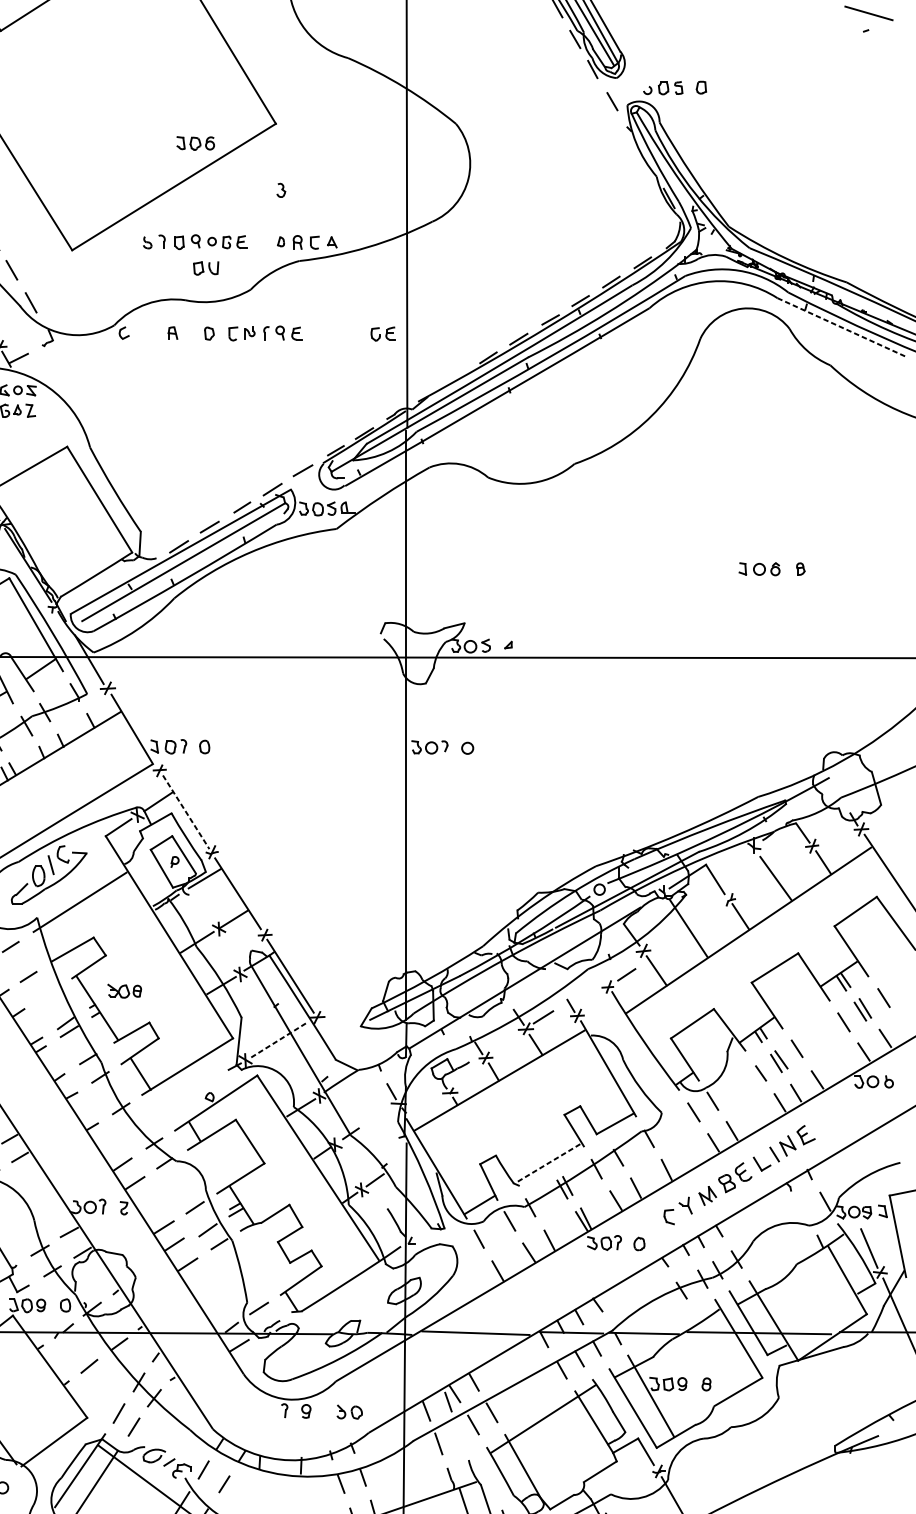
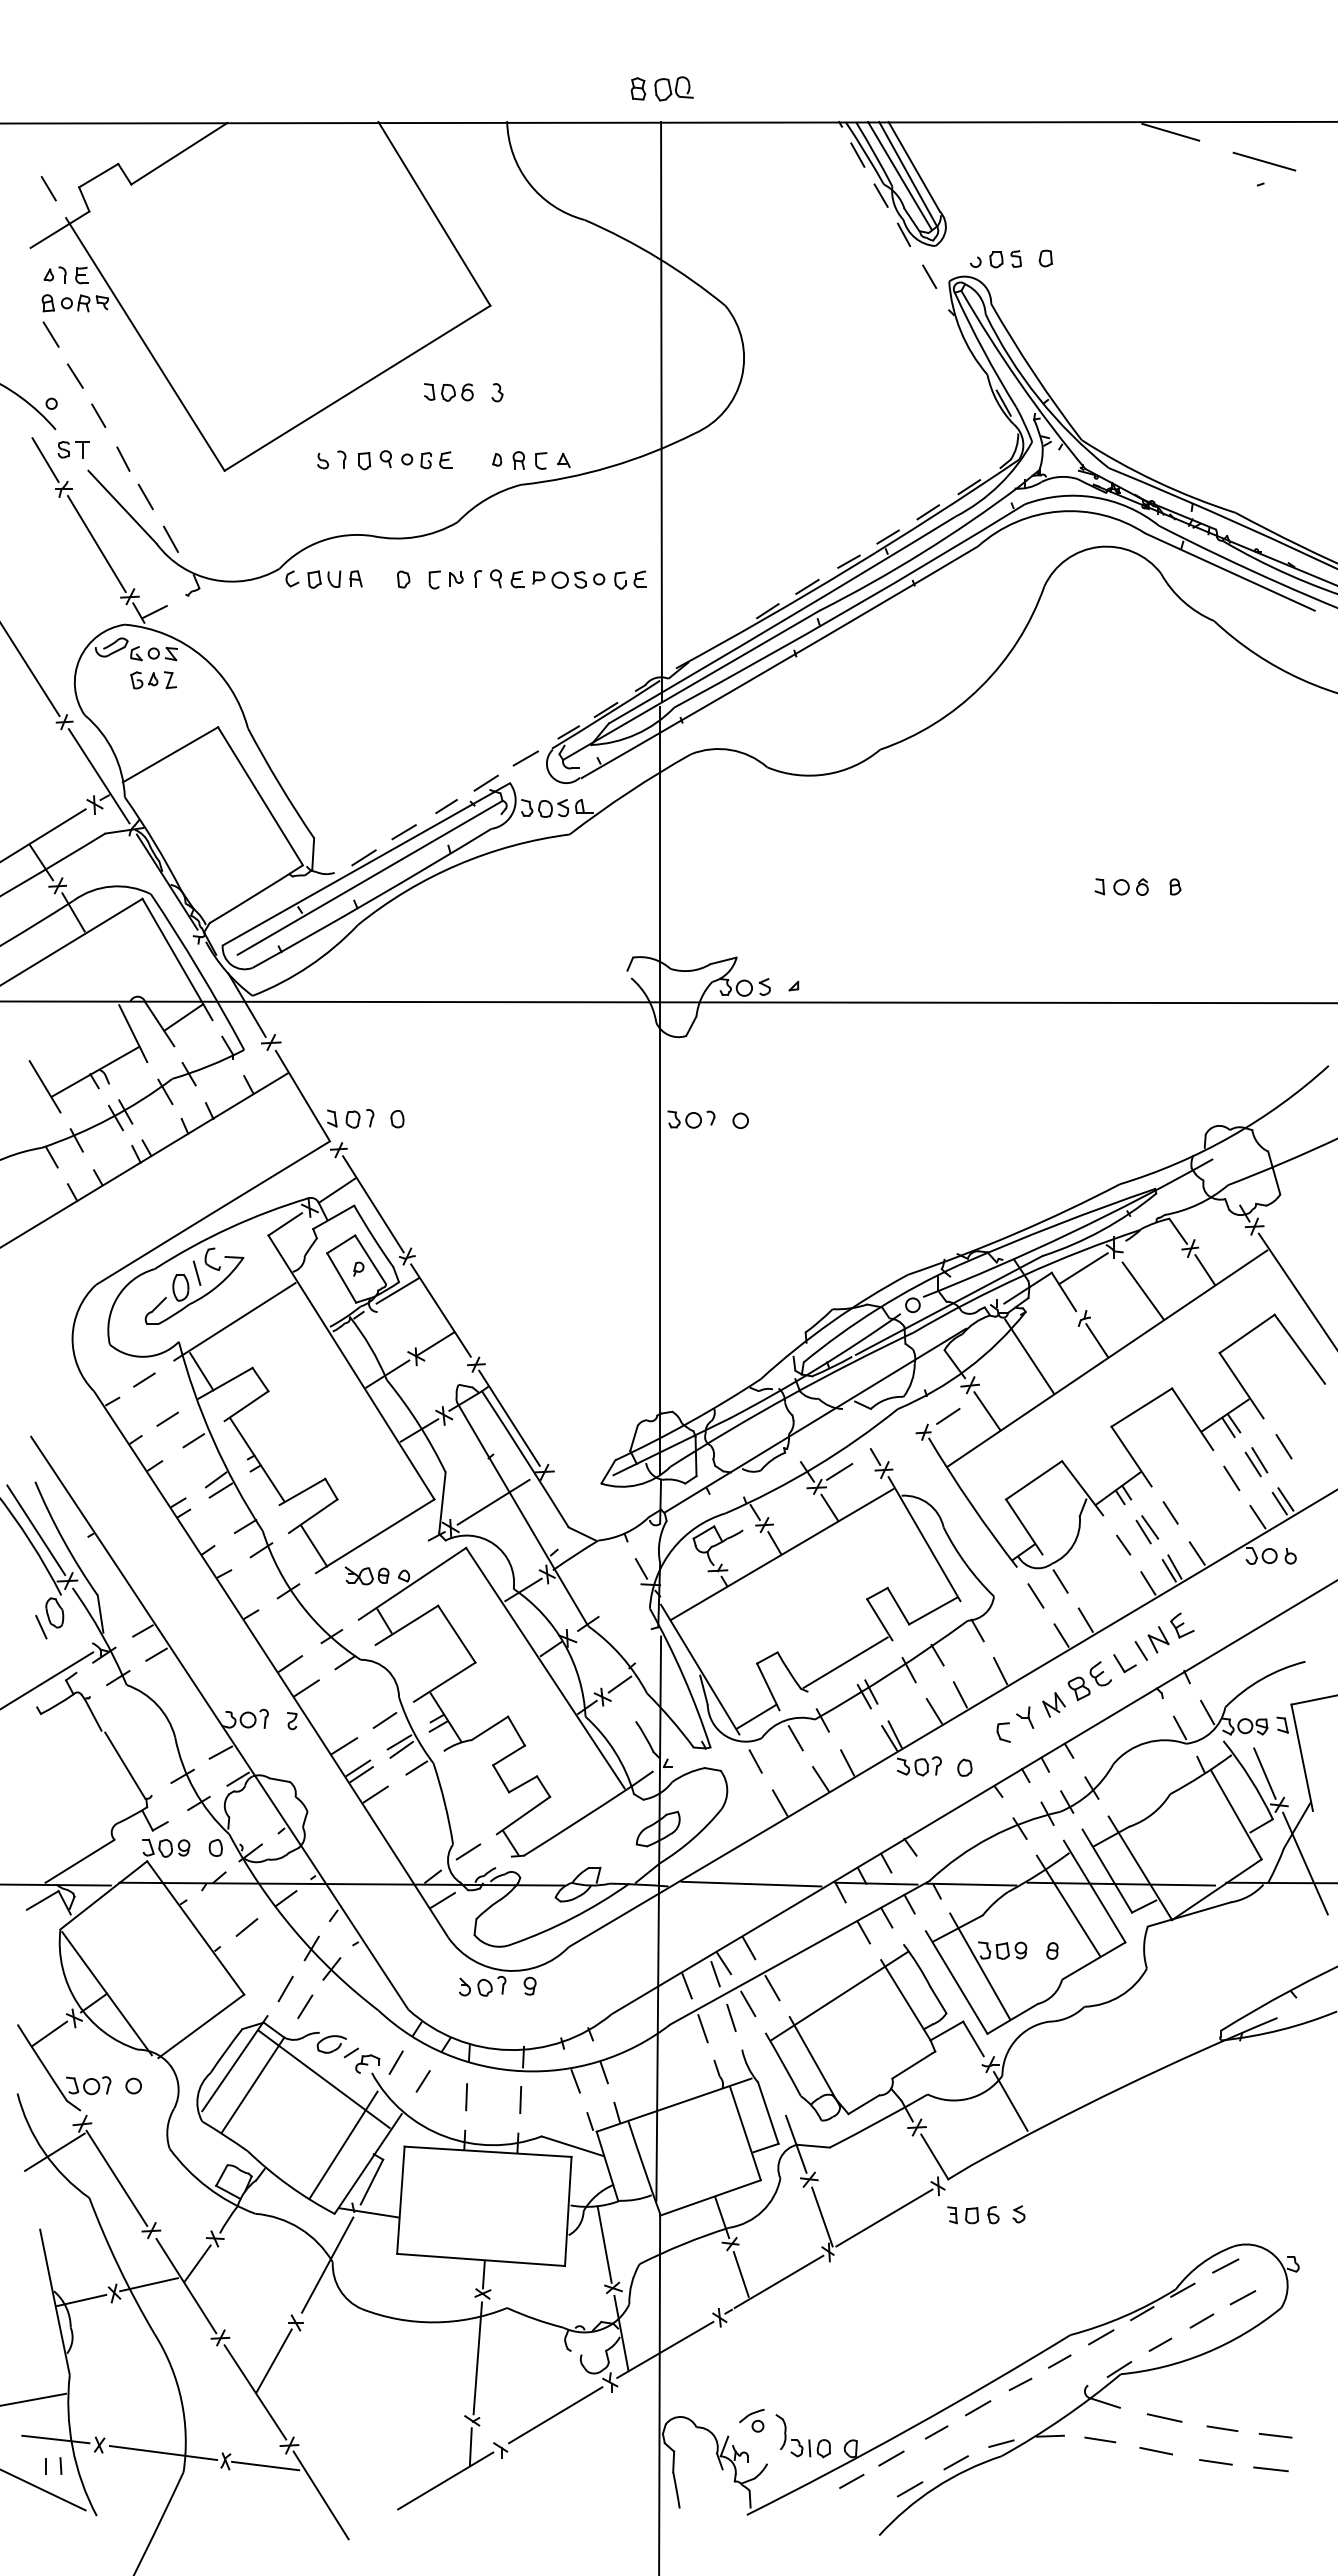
part: (195, 143) -> (448, 392), moved
part: (206, 268) -> (324, 579), moved
line: (842, 328) -> (1230, 572), dashed -> solid
part: (335, 333) -> (568, 579), added
line: (186, 812) -> (373, 1204), dashed -> solid
line: (730, 861) -> (1083, 1268), added
line: (54, 940) -> (201, 1371), added
part: (124, 990) -> (366, 1575), moved
line: (48, 993) -> (193, 1440), added
line: (278, 1040) -> (493, 1502), dashed -> solid
line: (880, 1041) -> (1279, 1503), added
line: (800, 1089) -> (1174, 1566), added
line: (547, 1163) -> (845, 1662), dashed -> solid
line: (803, 1213) -> (1179, 1727), added
line: (206, 1224) -> (399, 1742), added
line: (177, 1249) -> (361, 1774), added
line: (718, 1349) -> (1068, 1905), added
part: (349, 1411) -> (475, 1986), moved
line: (460, 1435) -> (731, 2017), added
line: (257, 1496) -> (466, 2097), added
line: (298, 1498) -> (520, 2099), added

